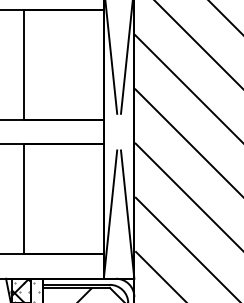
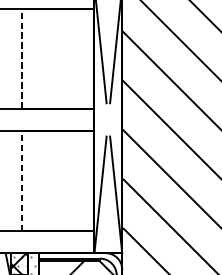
line: (24, 64) -> (22, 58), solid -> dashed
line: (24, 199) -> (22, 181), solid -> dashed

